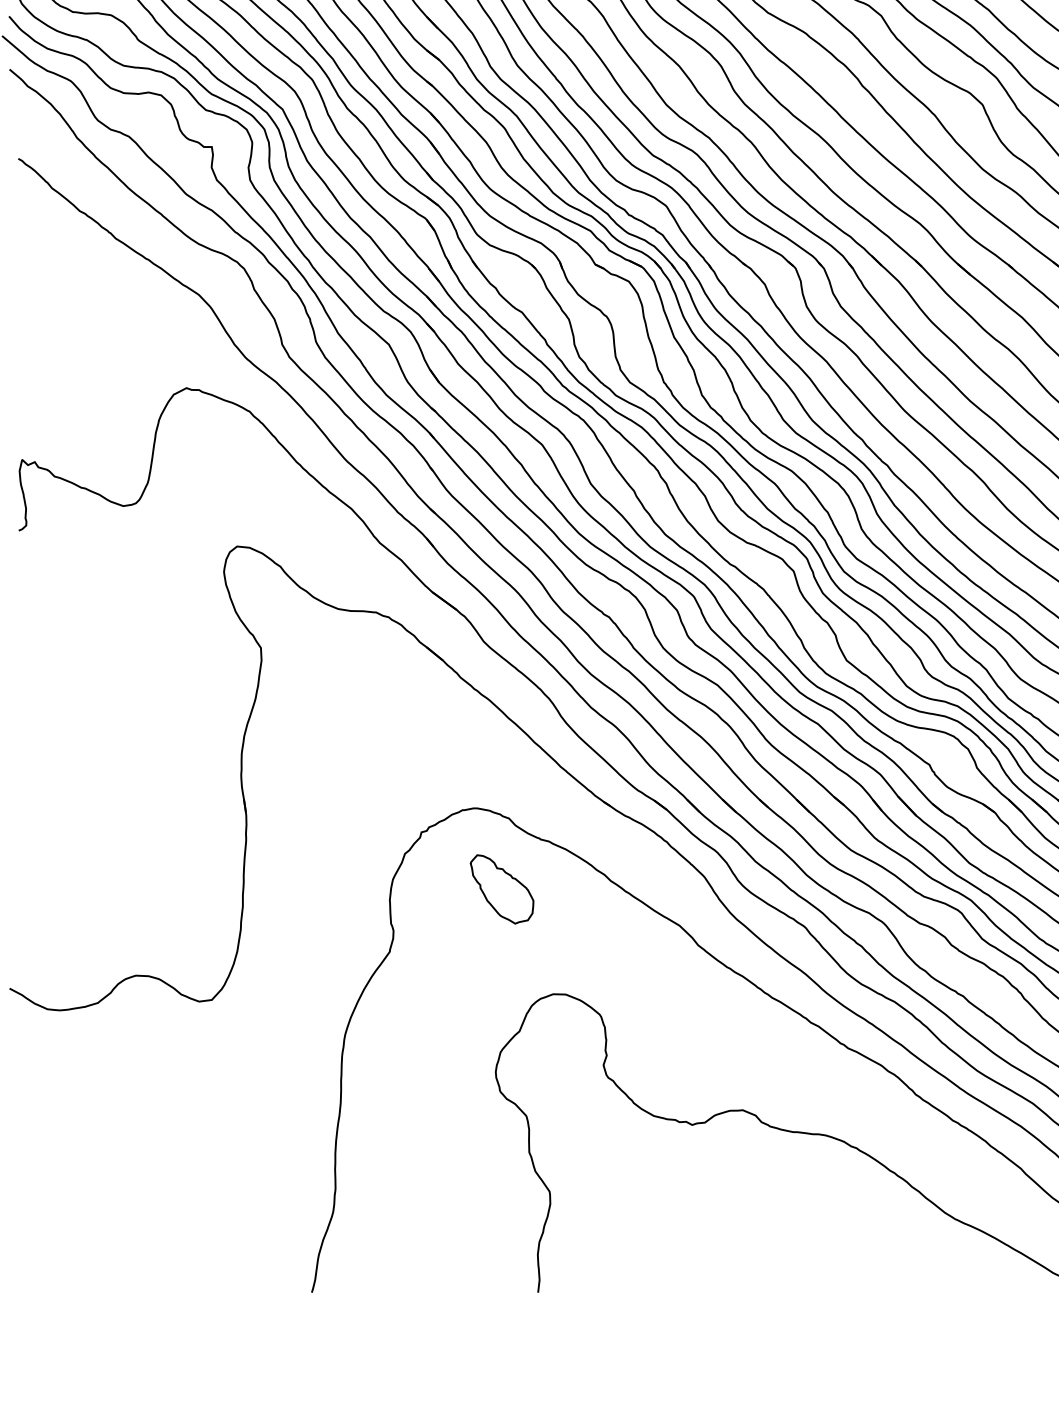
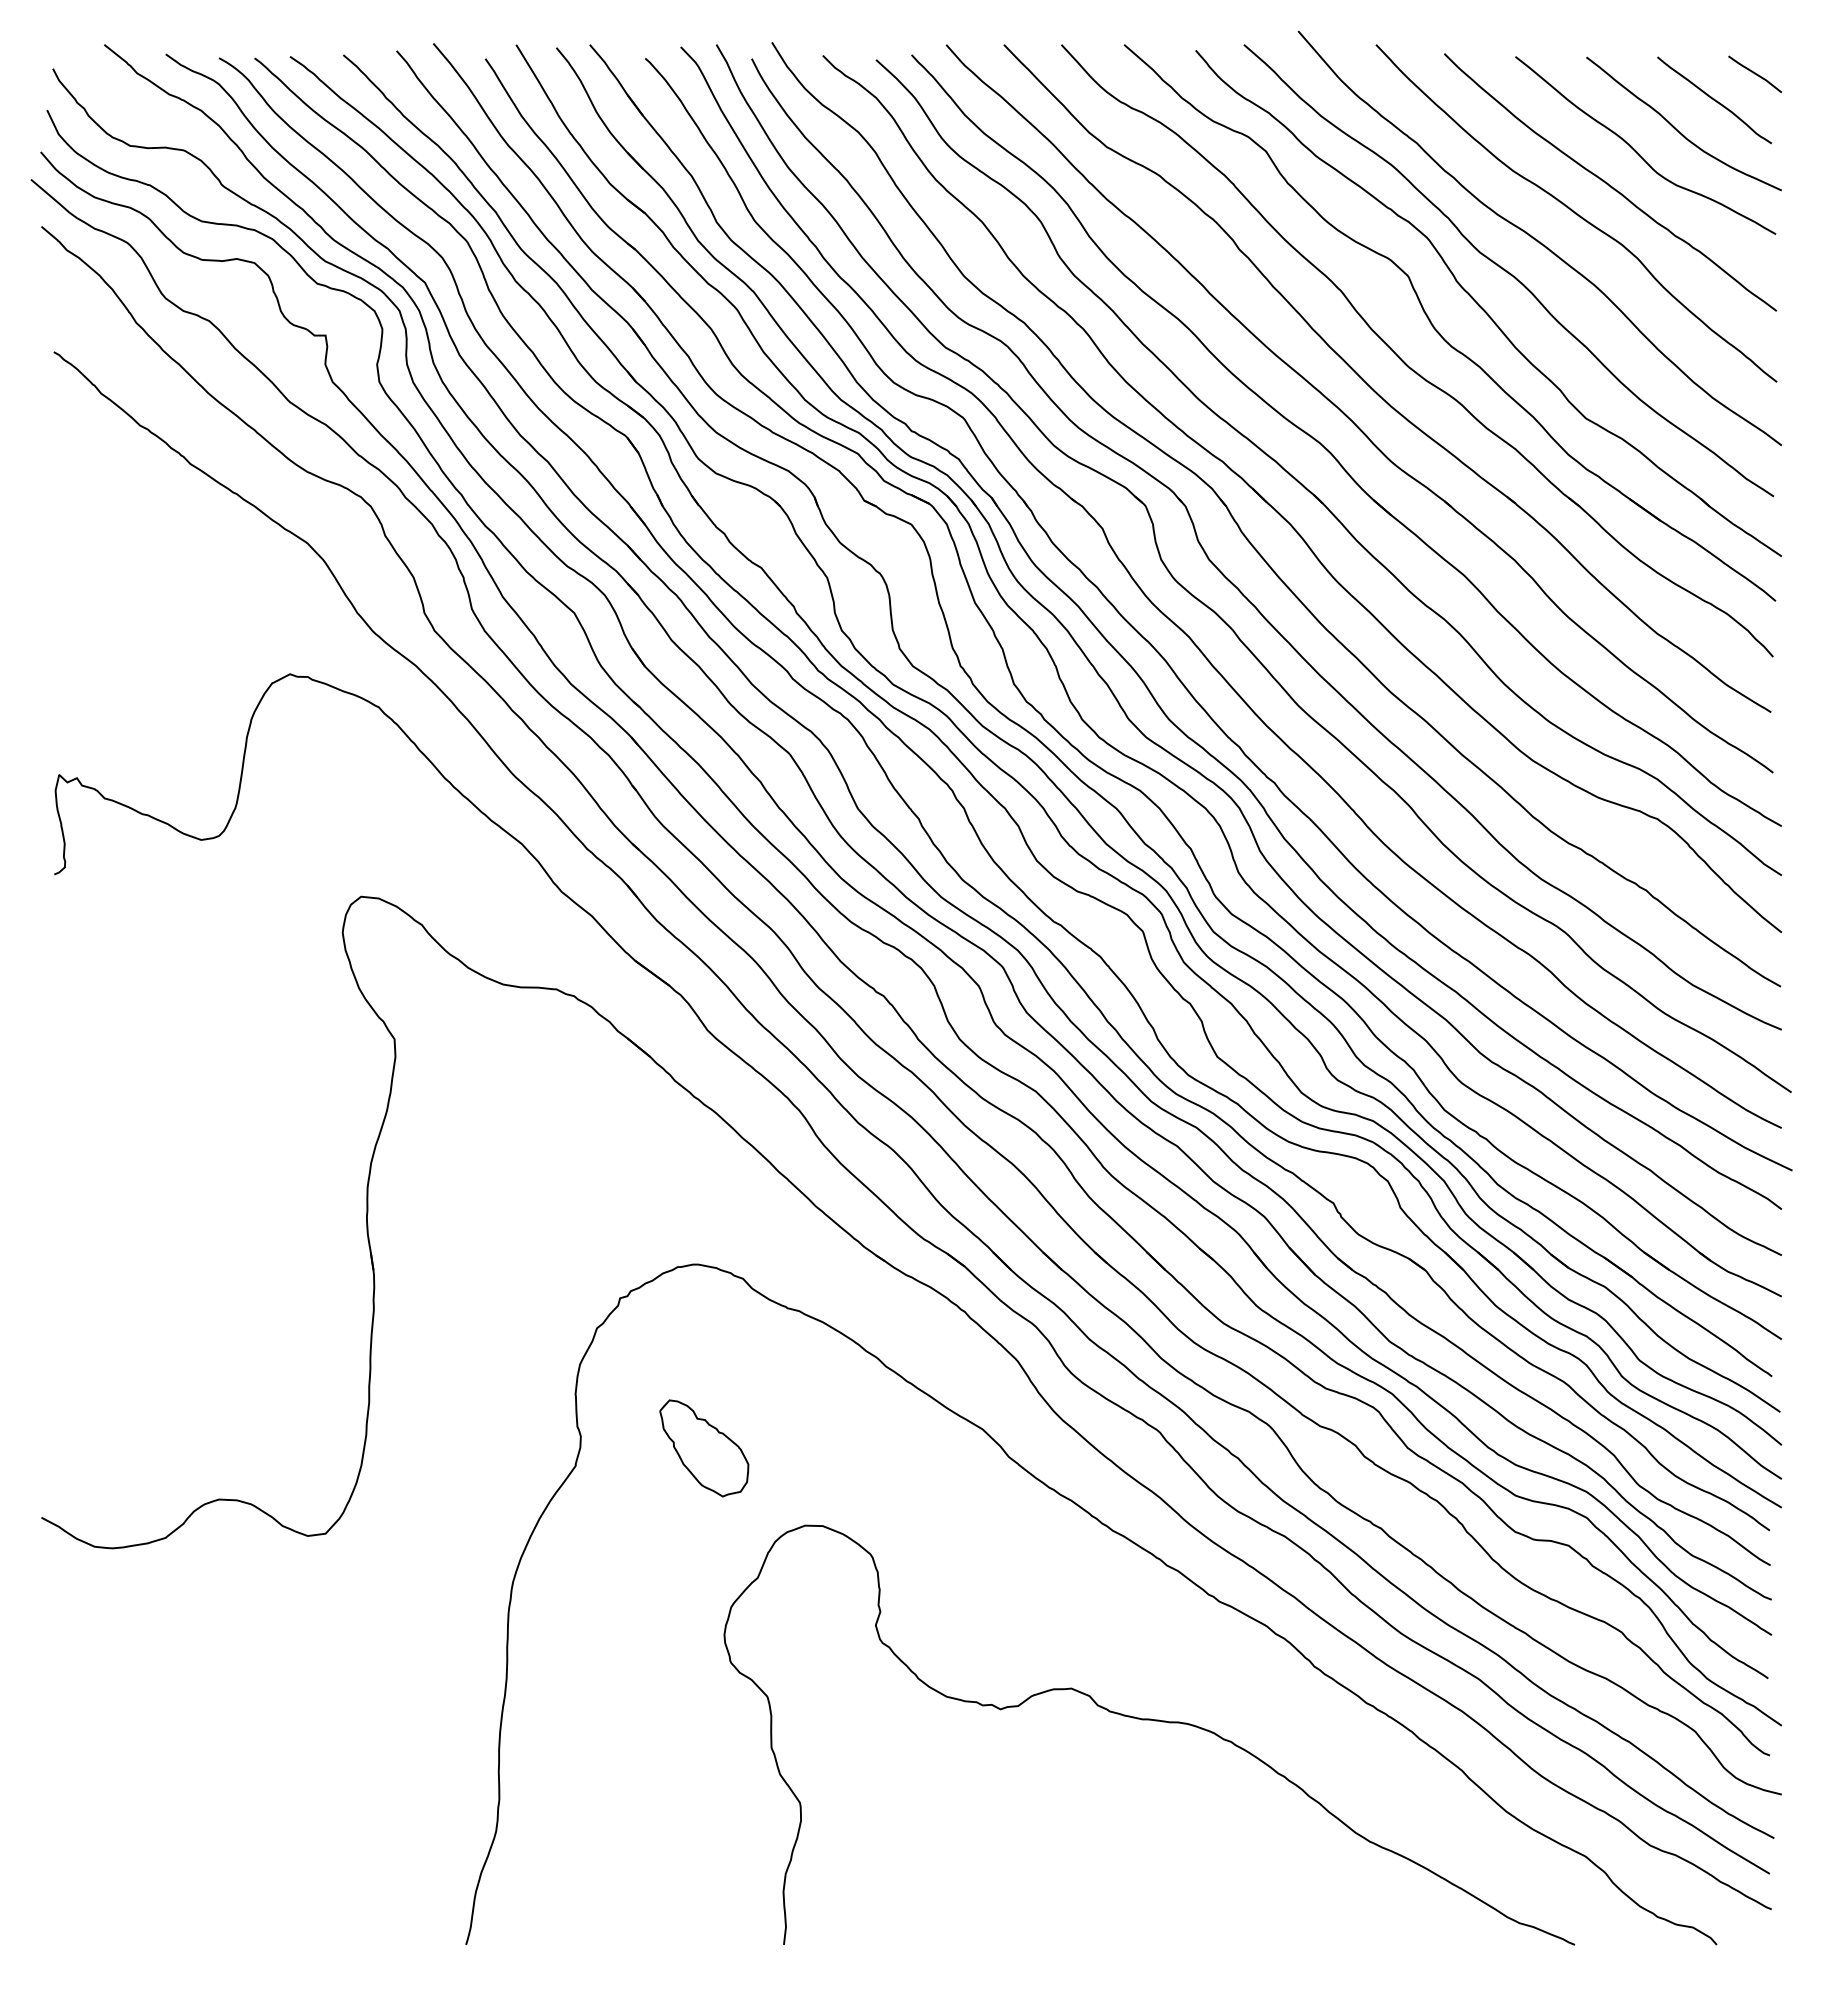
part: (502, 889) -> (704, 1448), moved

